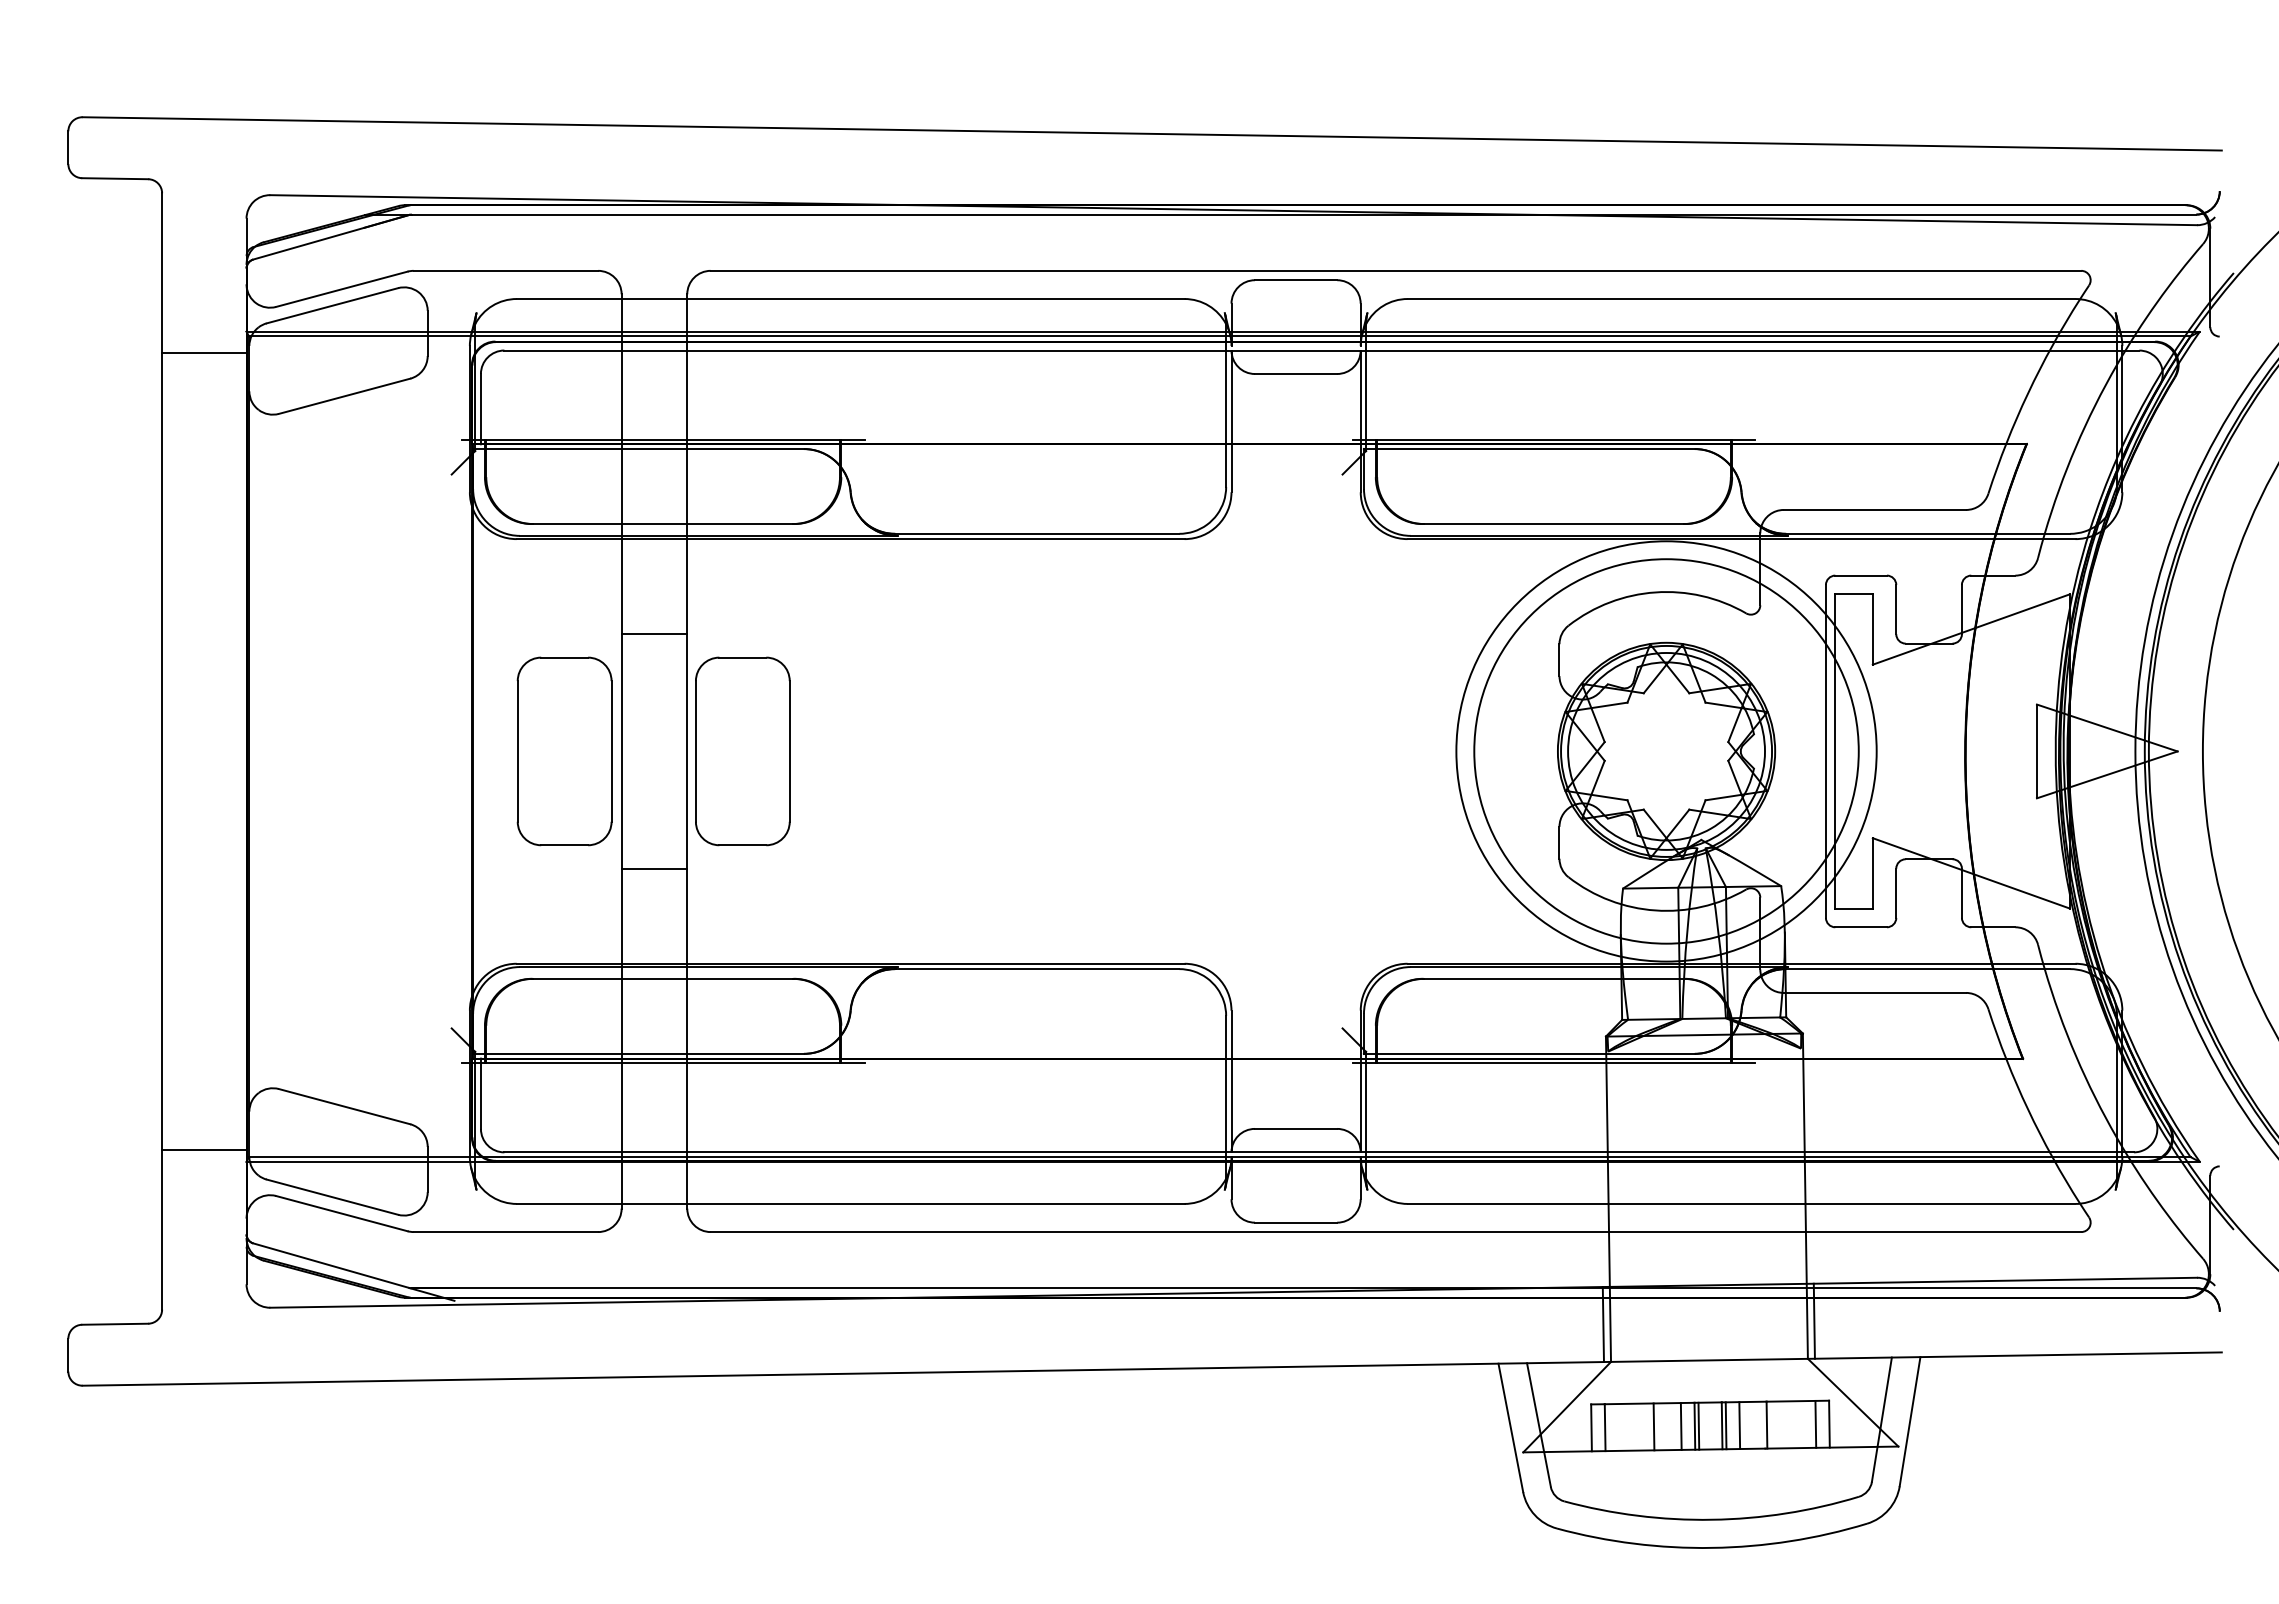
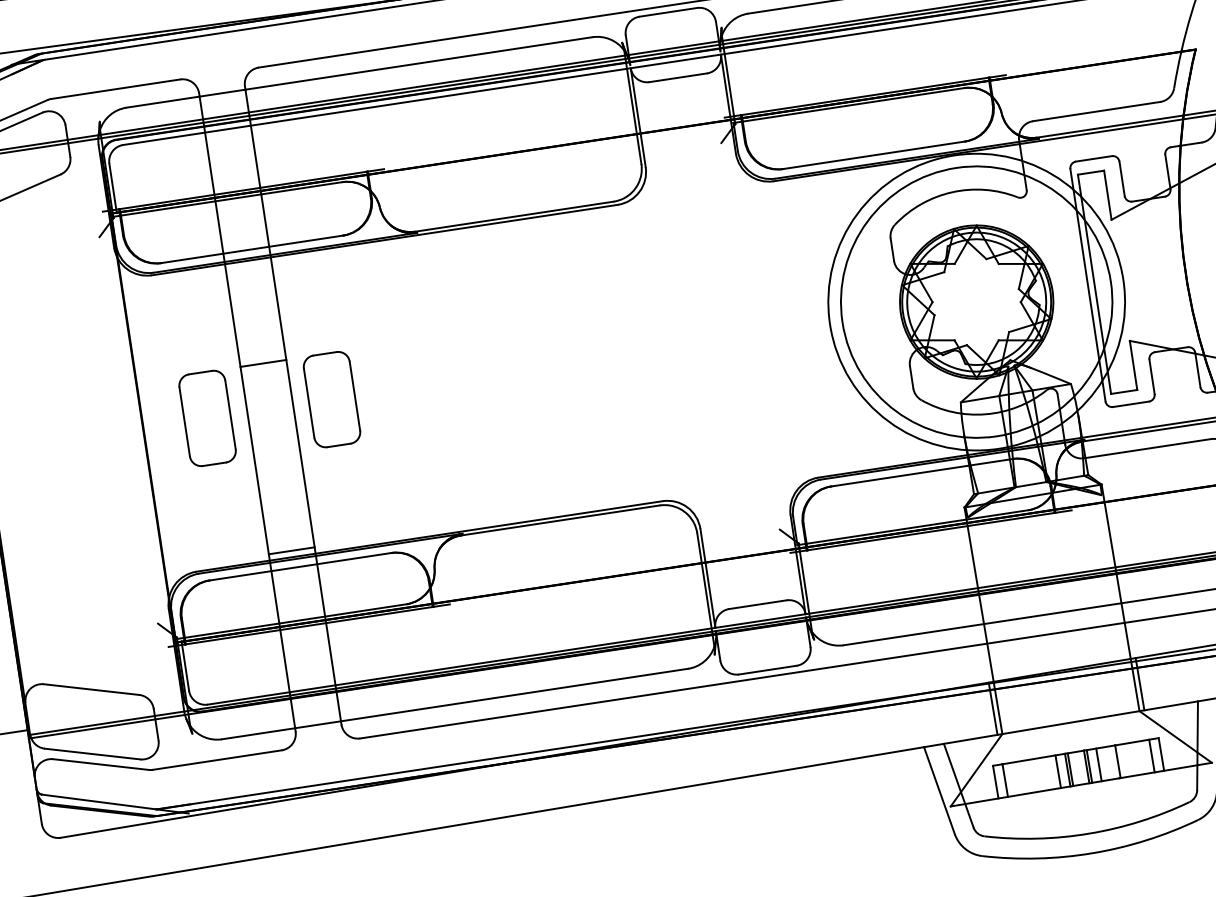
line: (654, 634) -> (263, 363), moved
part: (564, 751) -> (207, 418), size x0.7
part: (742, 751) -> (331, 399), size x0.7
line: (654, 868) -> (291, 550), moved
line: (1653, 1426) -> (1038, 774), removed

